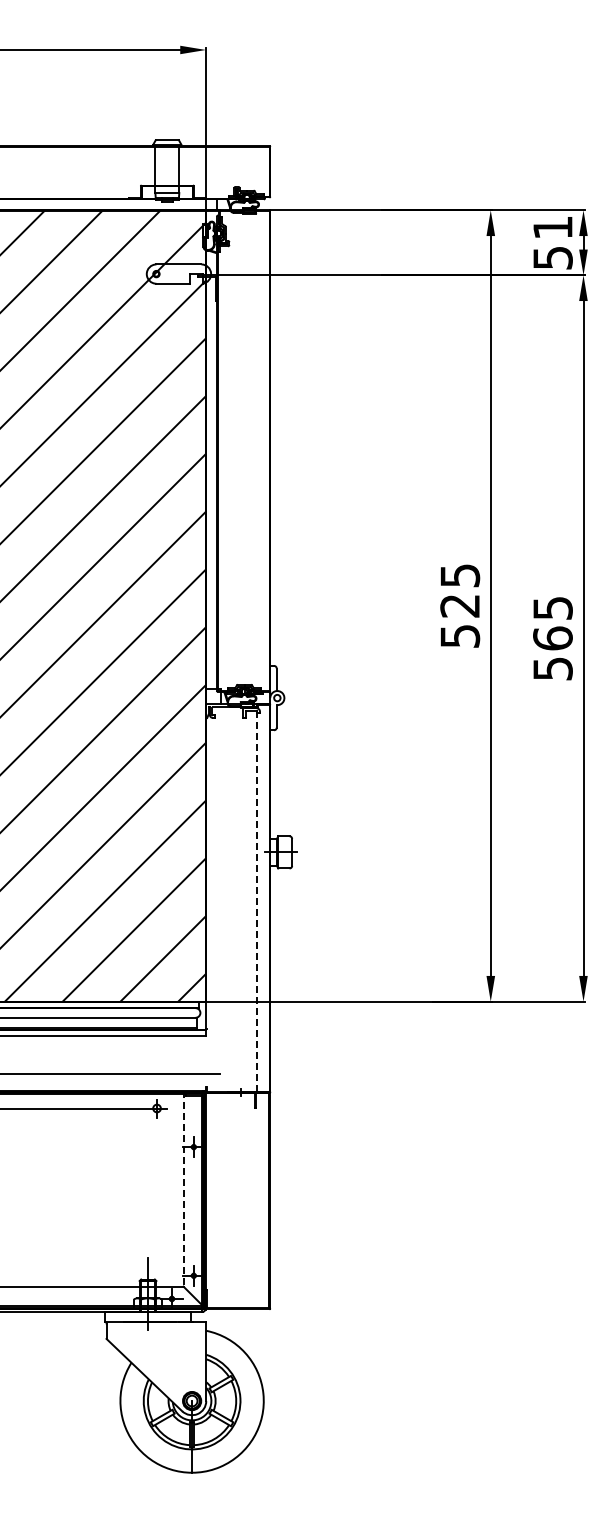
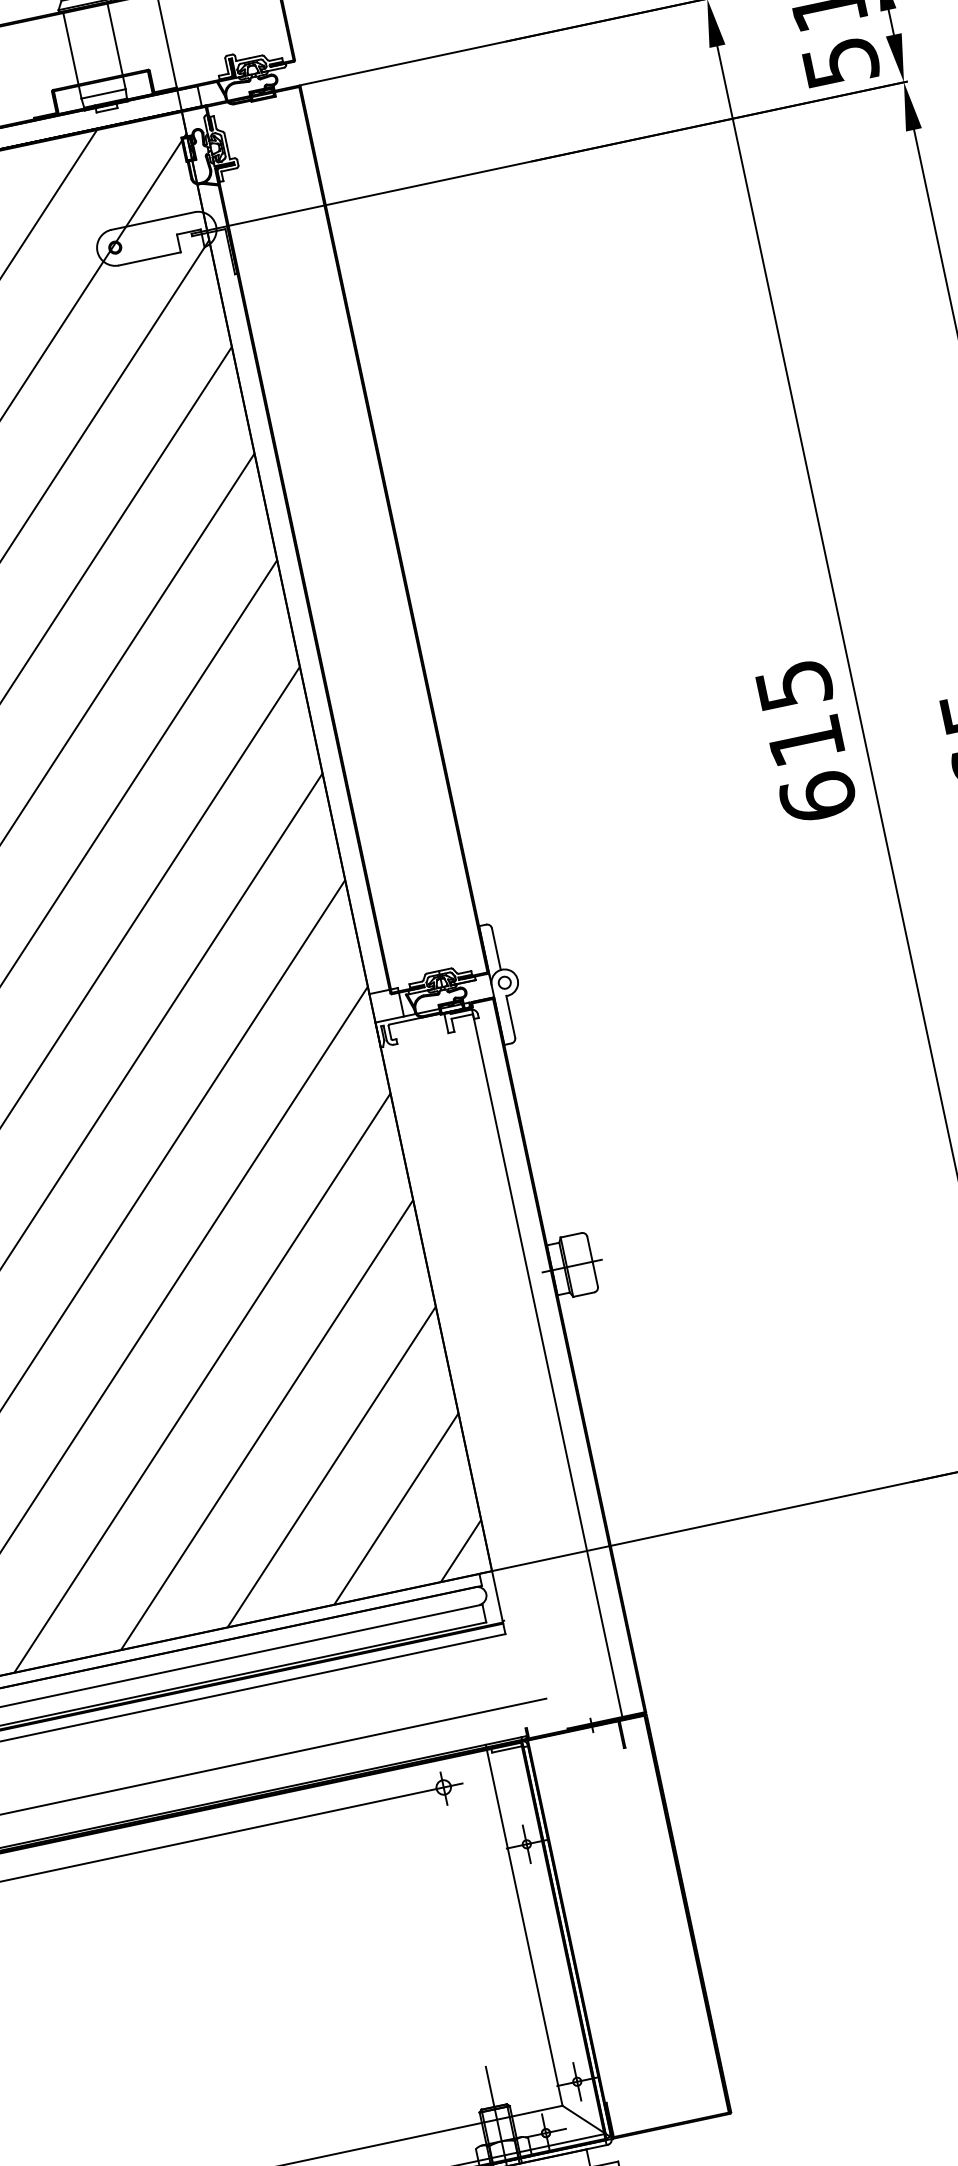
text: (460, 621) -> (812, 769), 525 -> 615
line: (257, 898) -> (546, 1360), dashed -> solid
line: (183, 1188) -> (523, 1924), dashed -> solid

